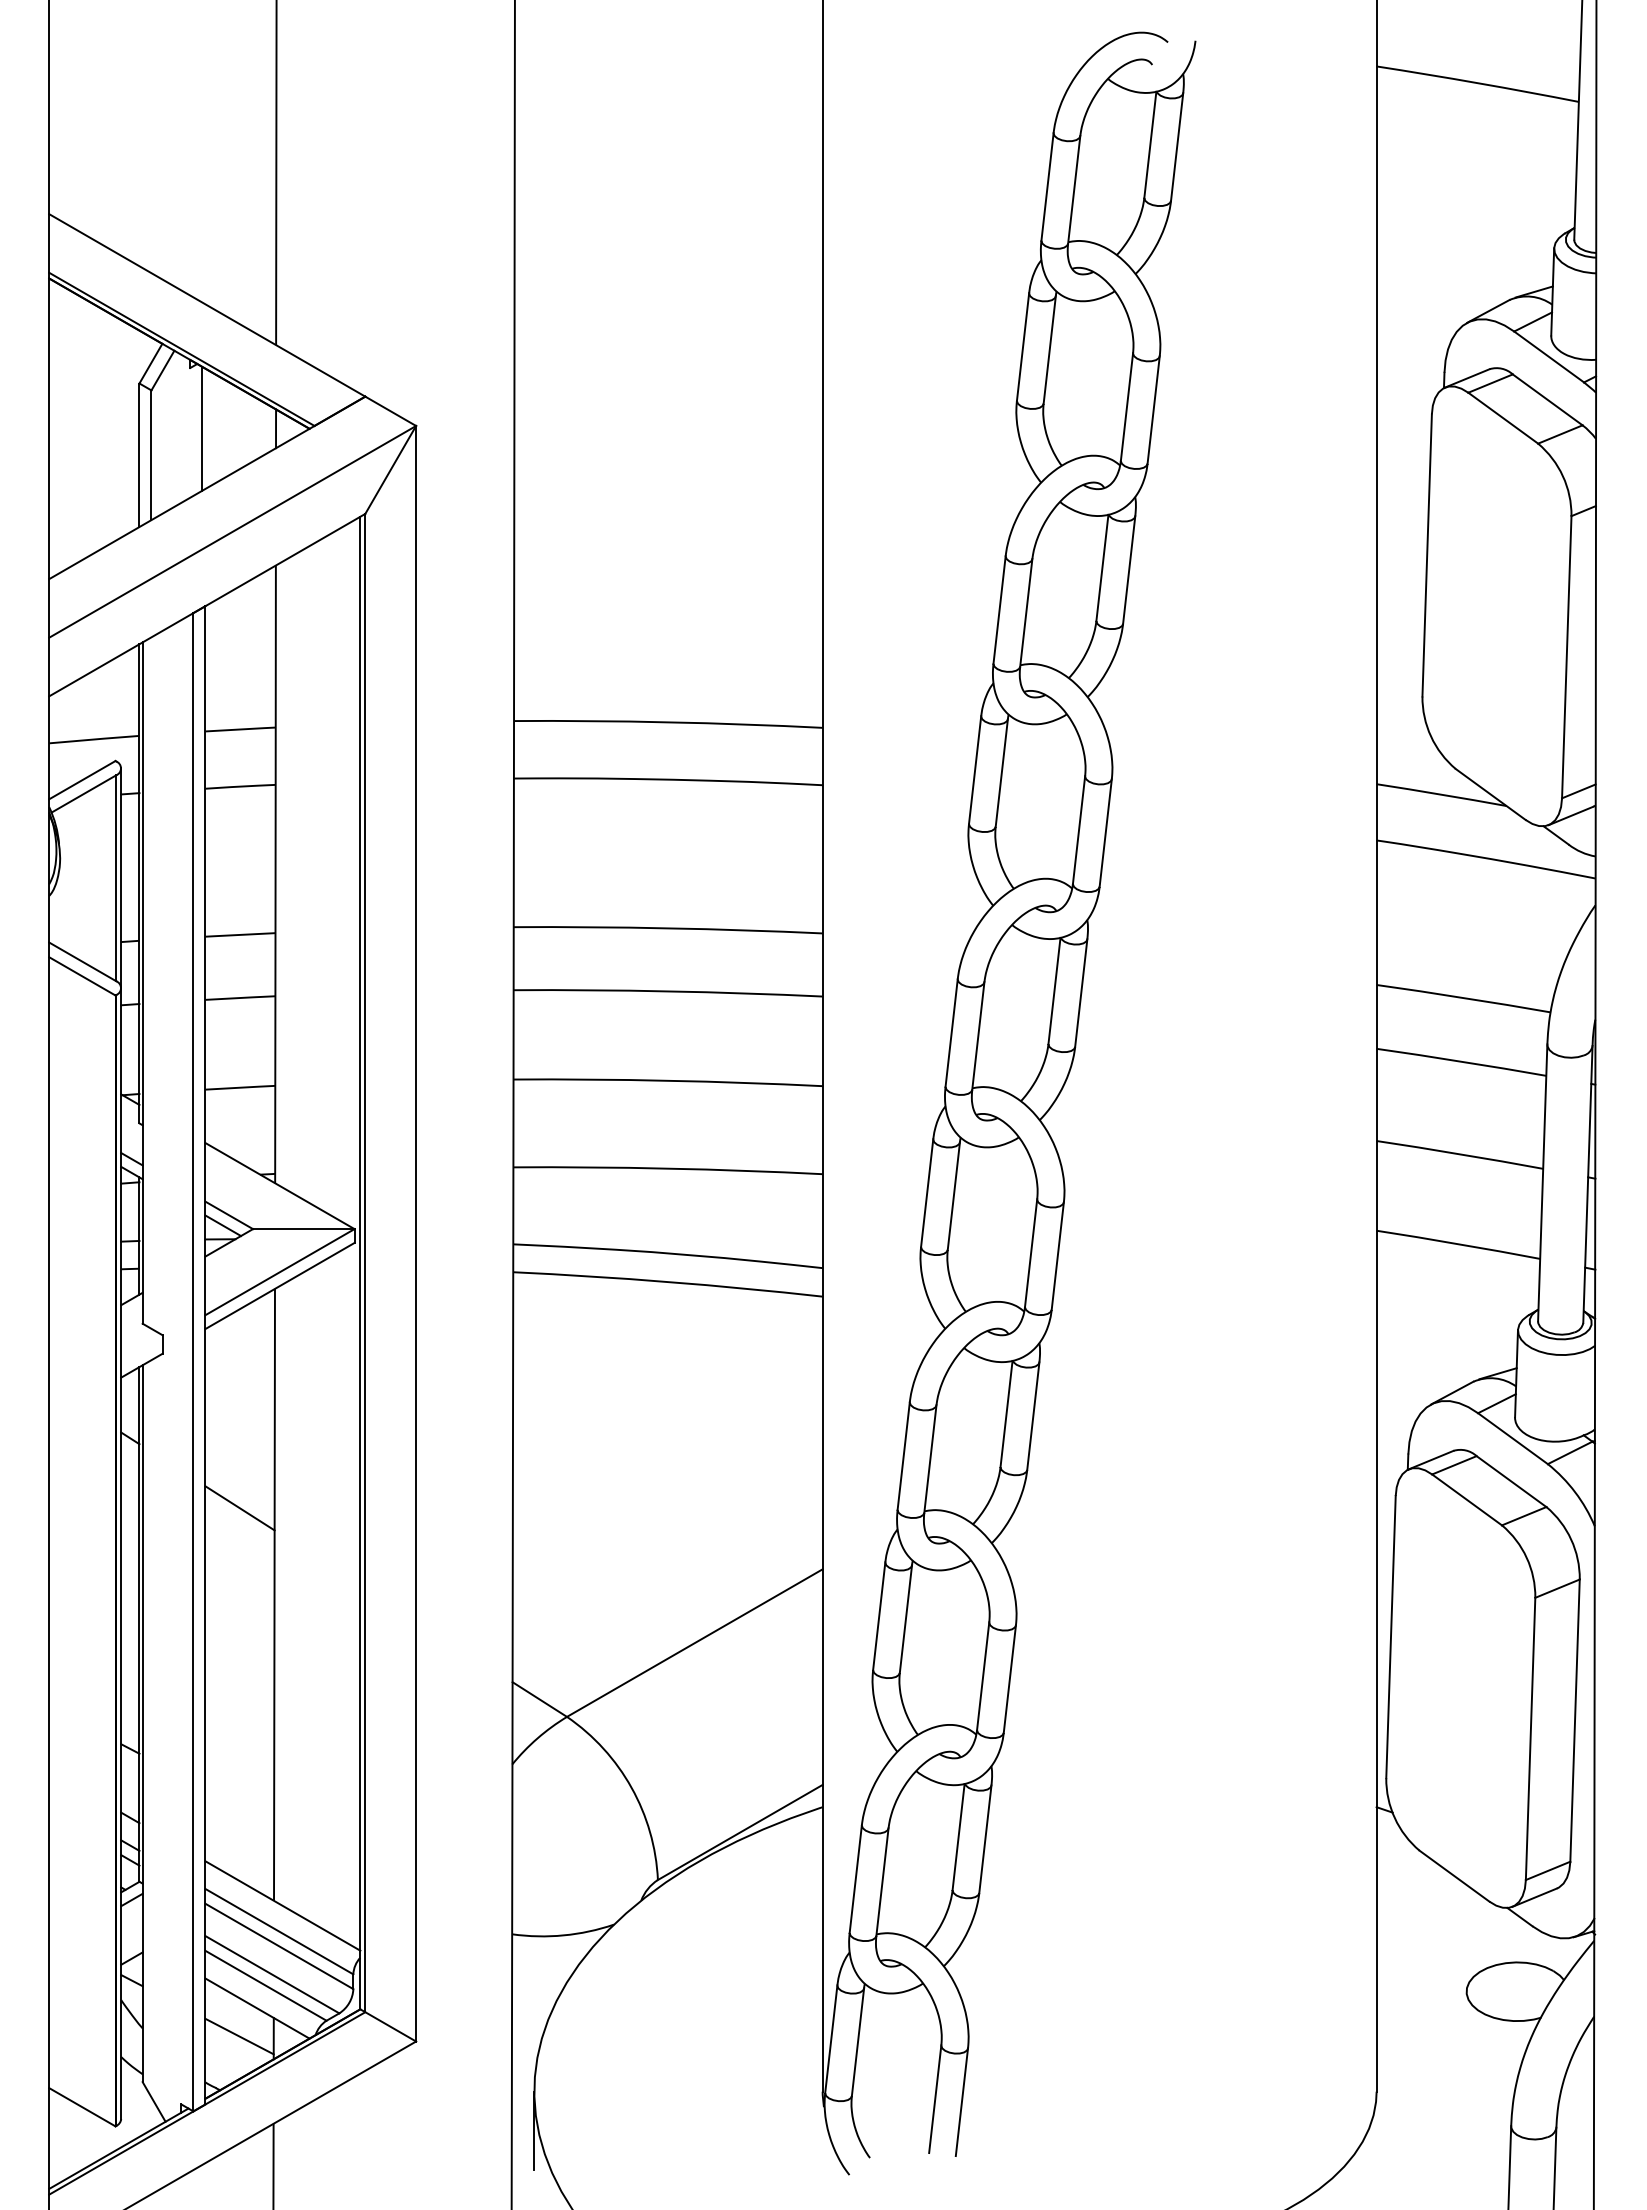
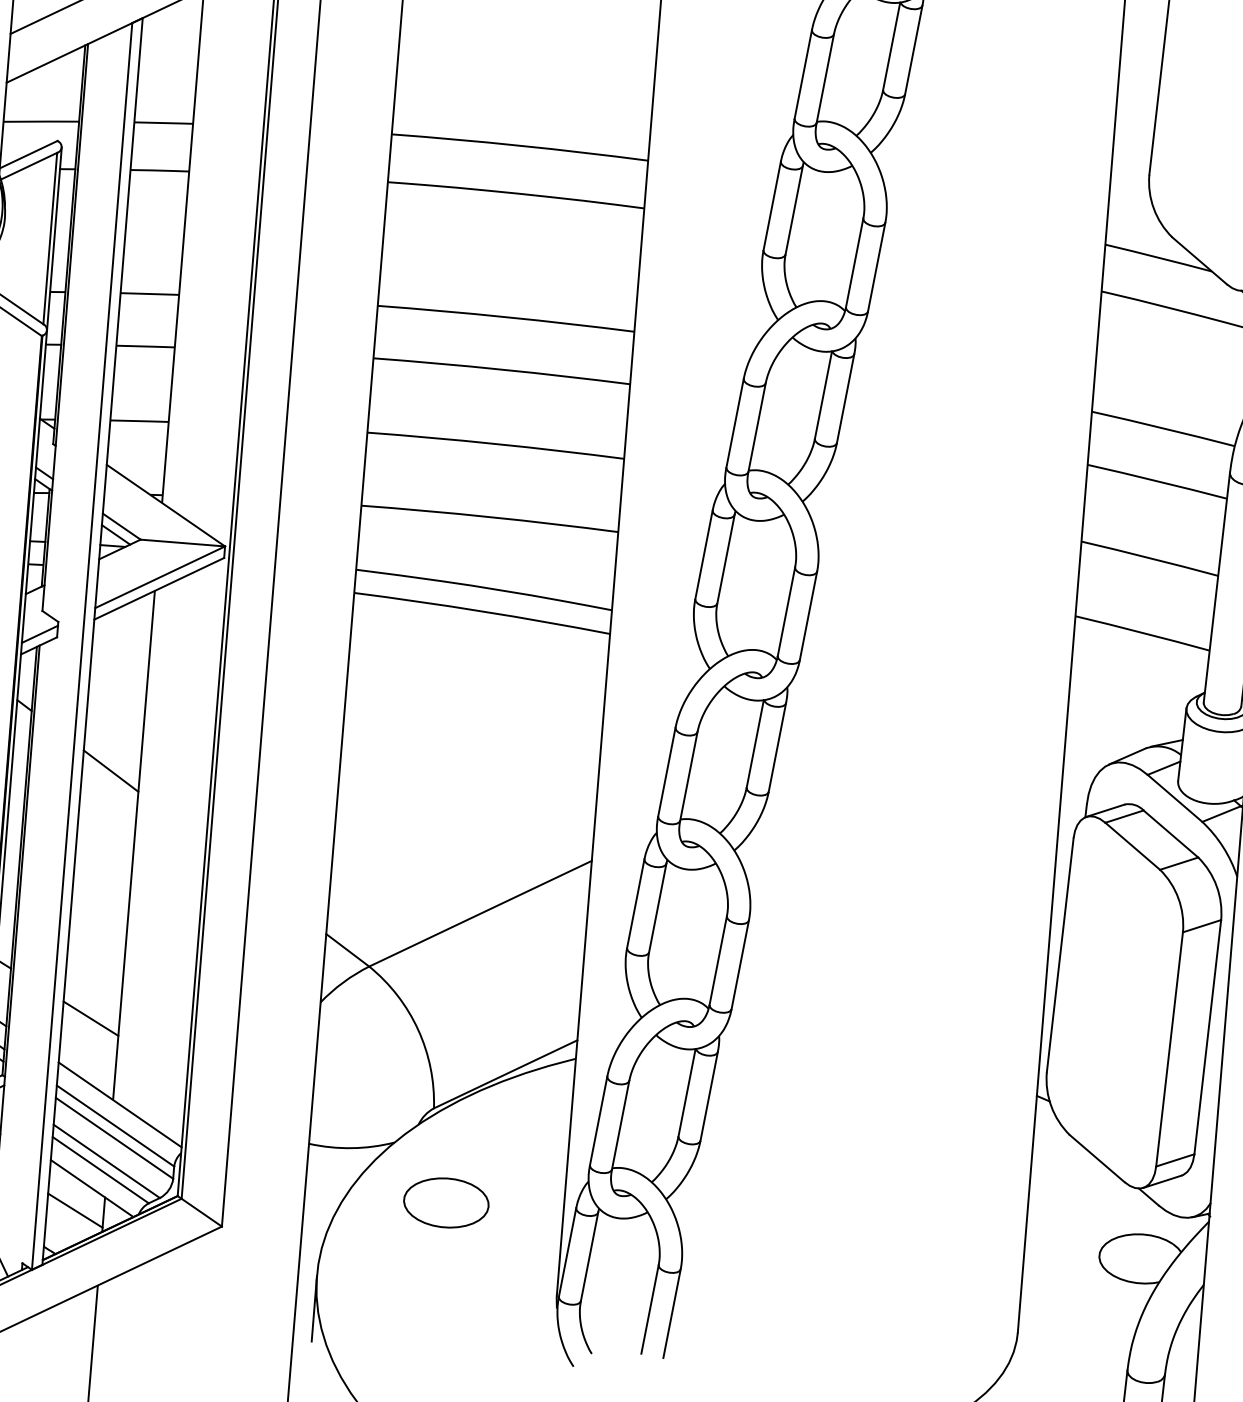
line: (141, 1351) -> (39, 634), added
line: (239, 1805) -> (90, 1018), added
part: (681, 1991) -> (446, 1202), added

